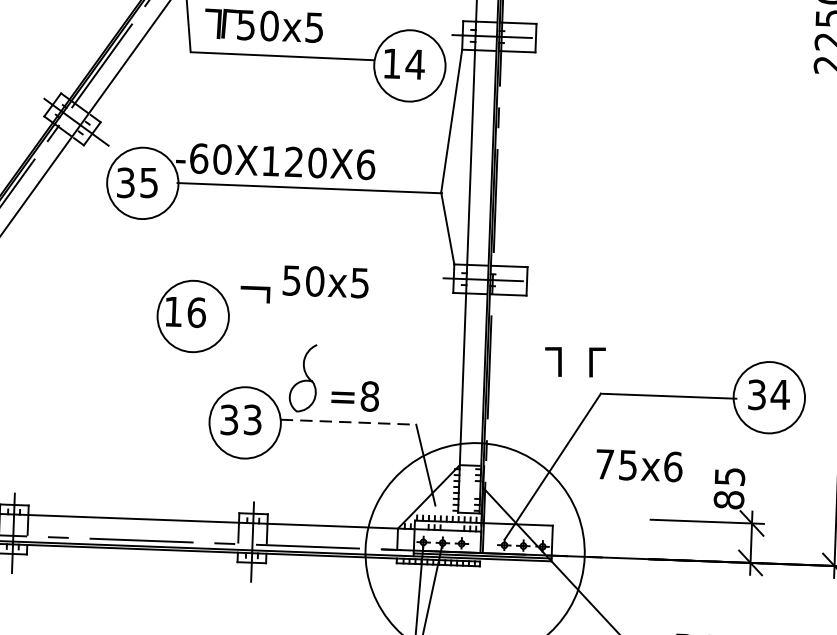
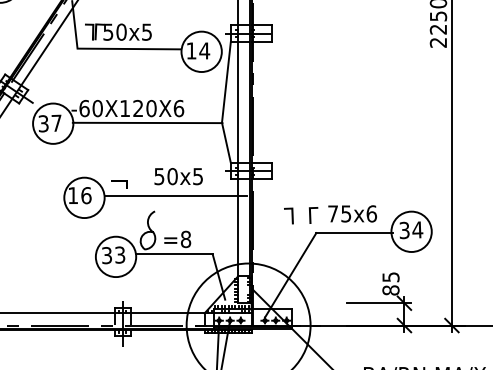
text: (148, 181) -> (56, 122), 35 -> 37
text: (325, 281) -> (178, 176), moved
line: (354, 319) -> (175, 196), added
line: (348, 422) -> (174, 254), dashed -> solid
text: (639, 464) -> (352, 213), moved

